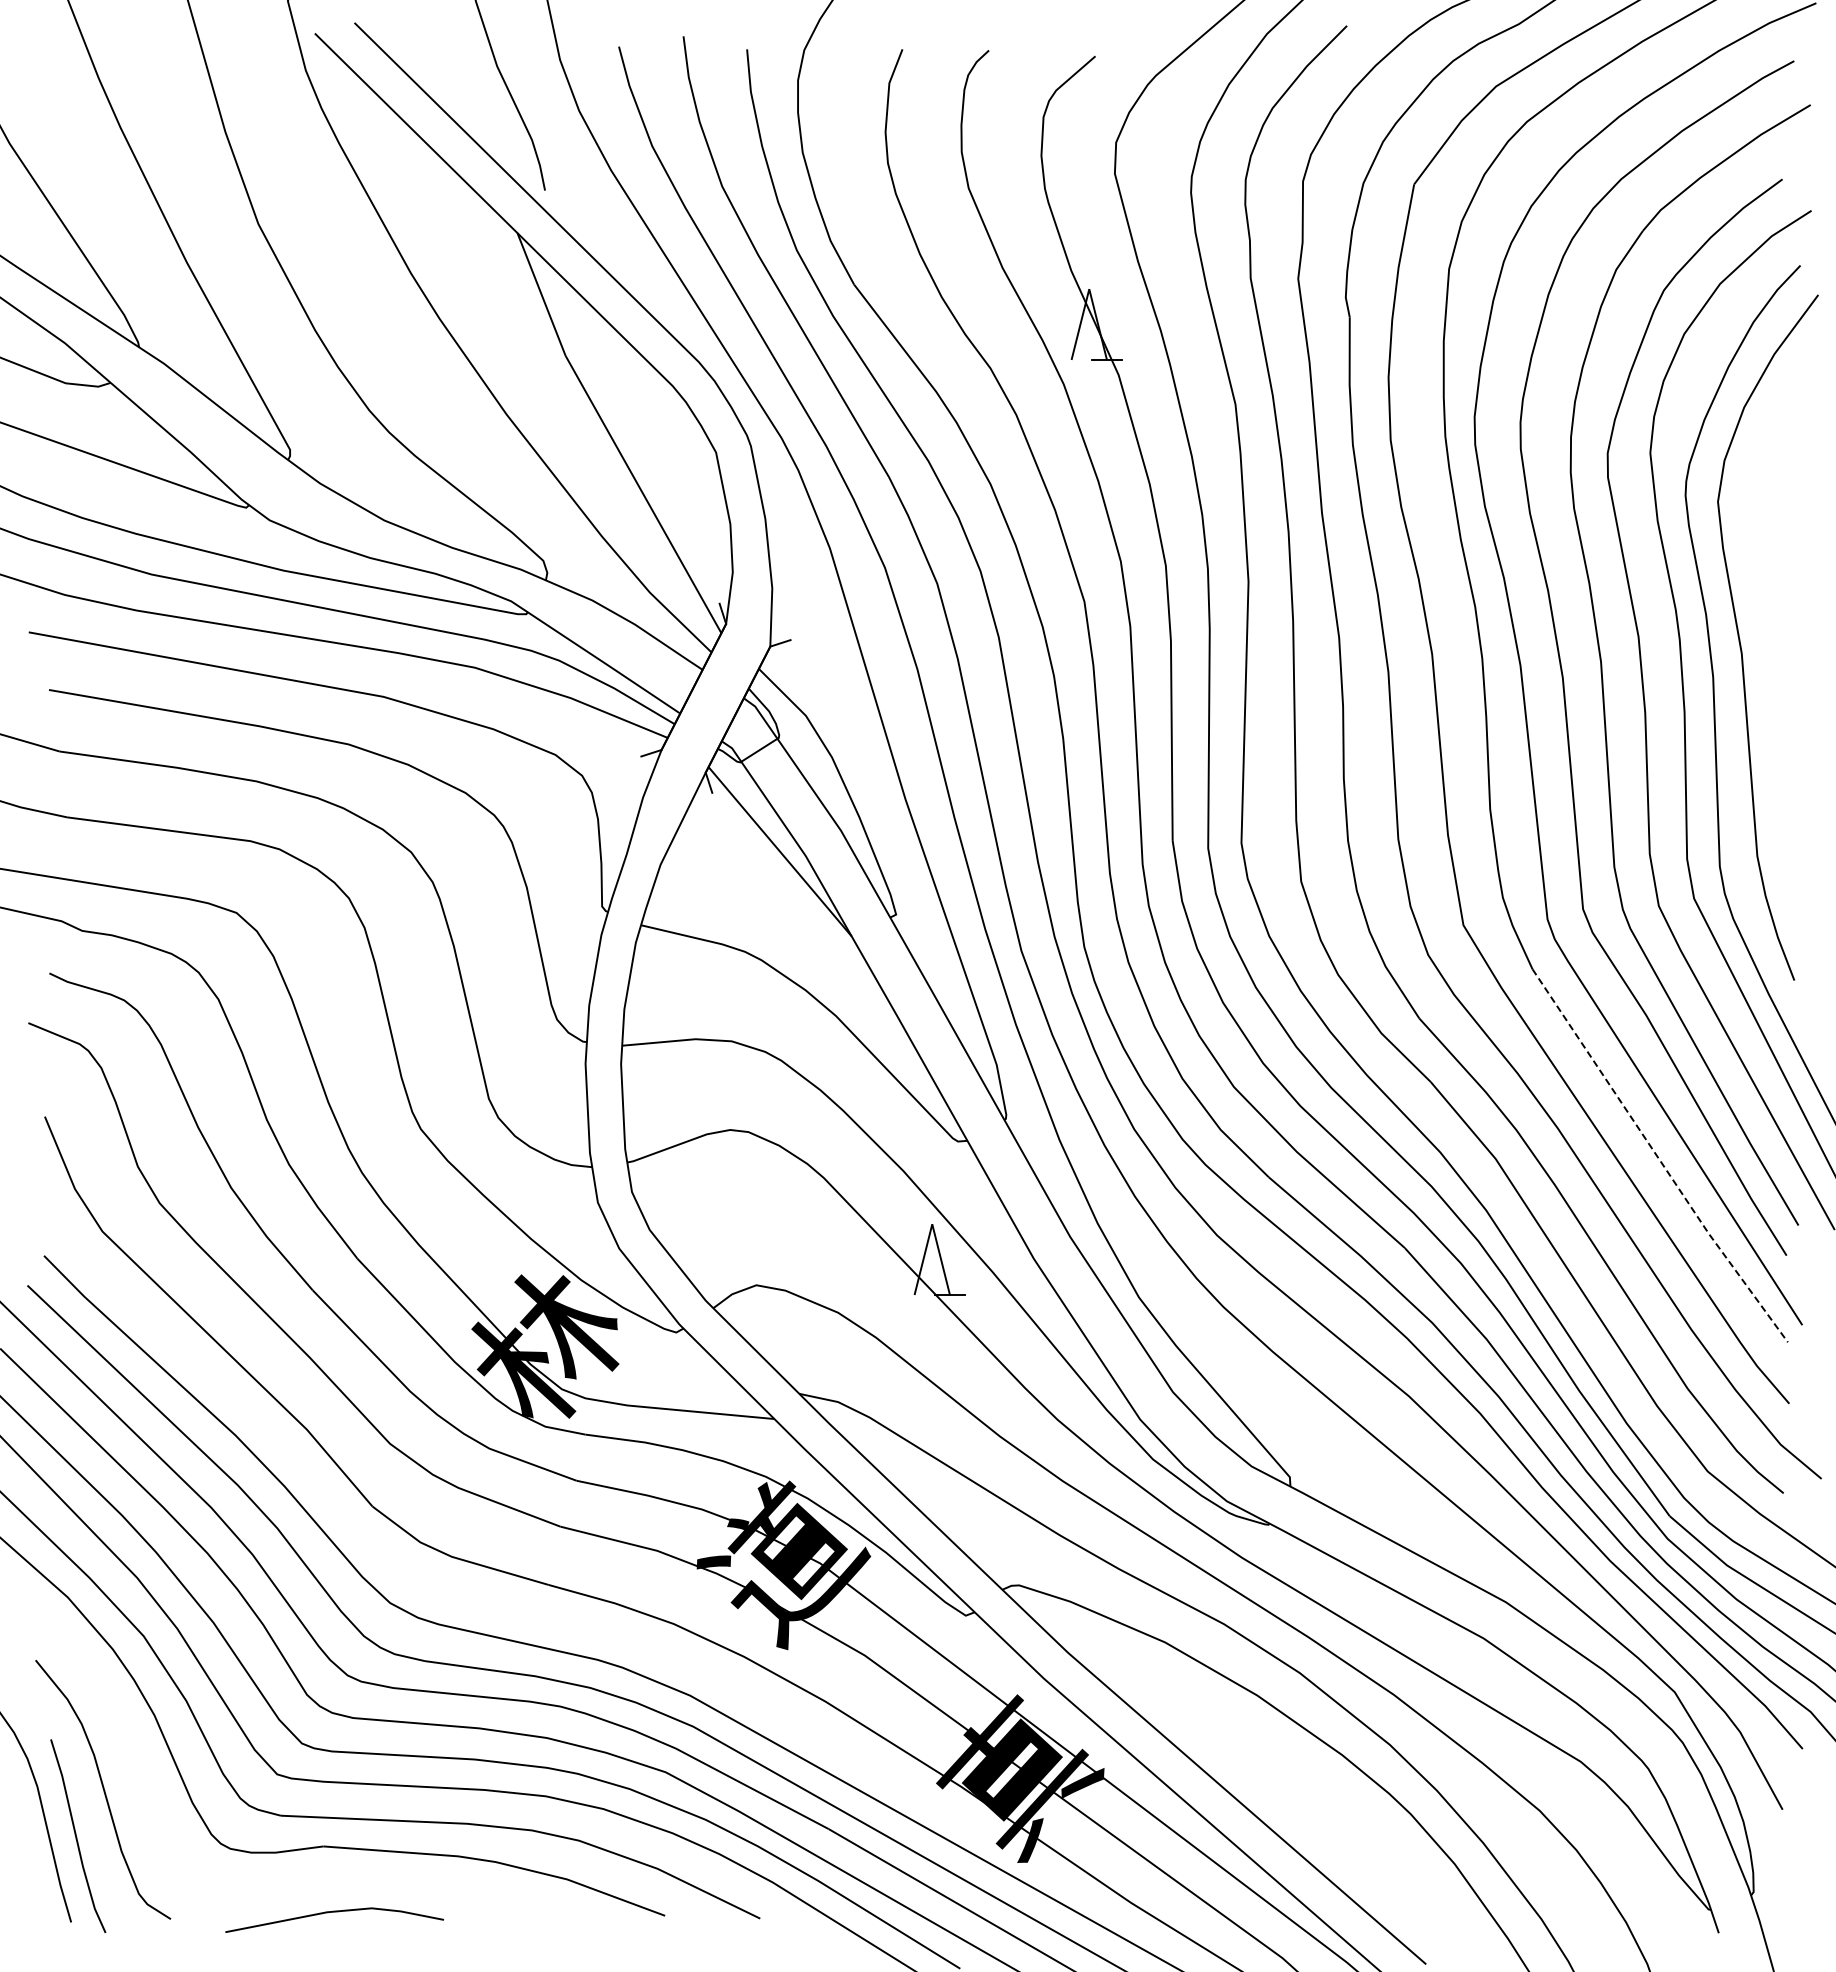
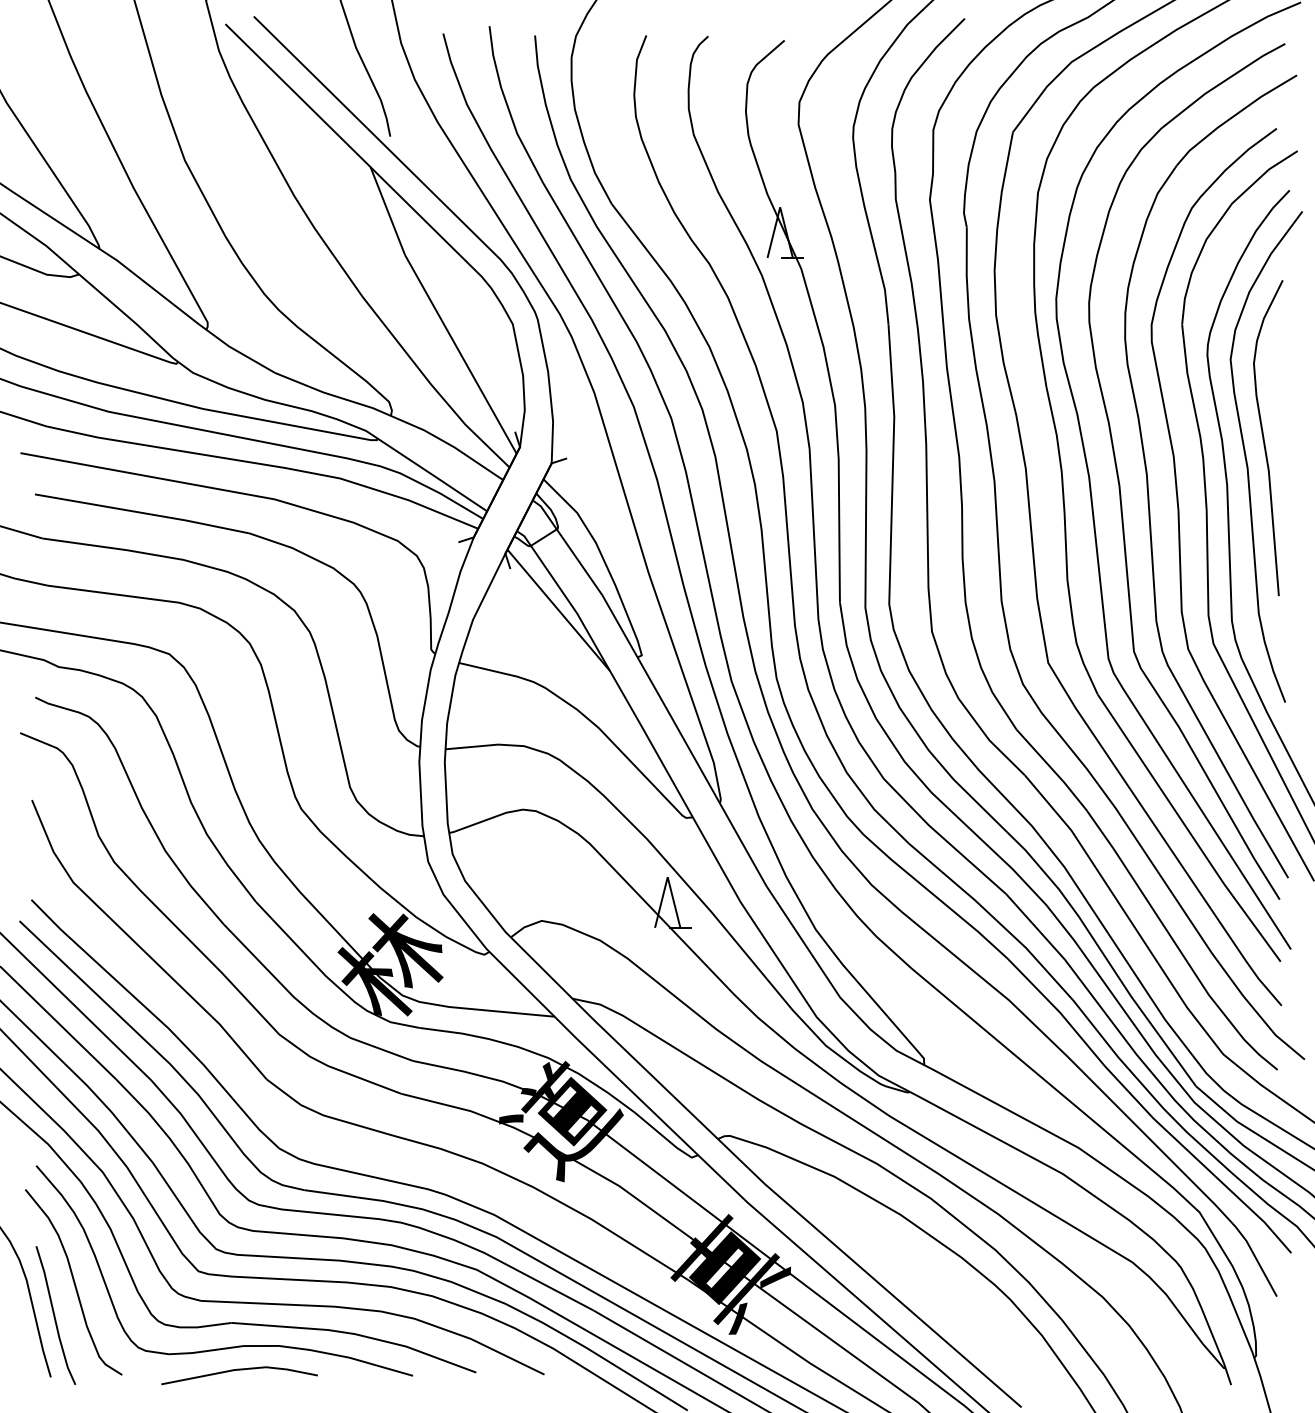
curve: (1765, 613) -> (1264, 439), added
line: (1658, 1158) -> (1187, 830), dashed -> solid
curve: (325, 1879) -> (233, 1346), added

